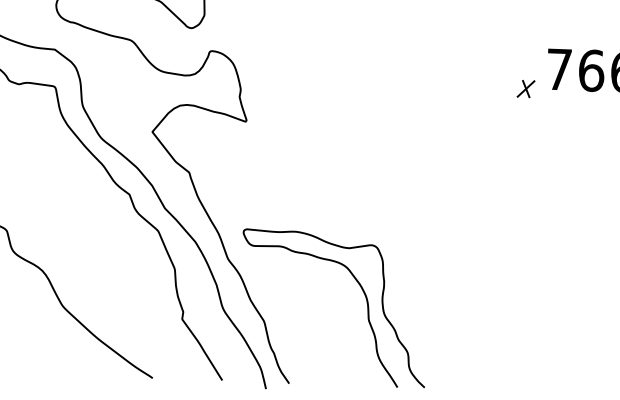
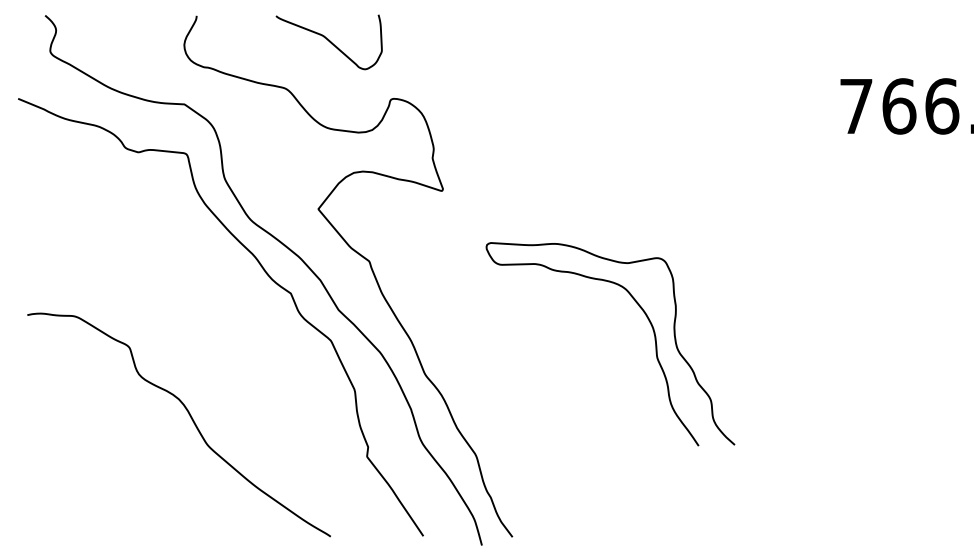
part: (525, 88) -> (812, 133), removed
curve: (366, 302) -> (653, 334), moved

